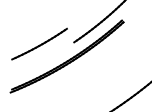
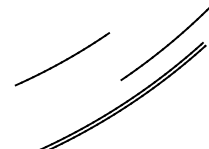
part: (39, 43) -> (62, 58), moved

